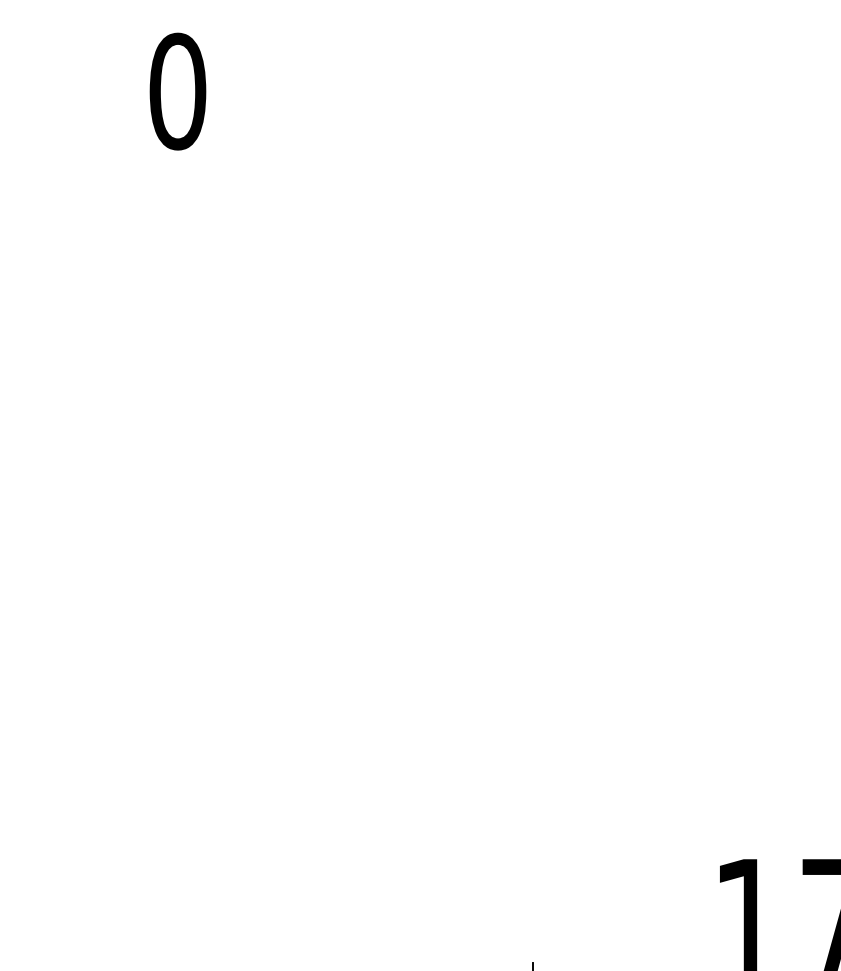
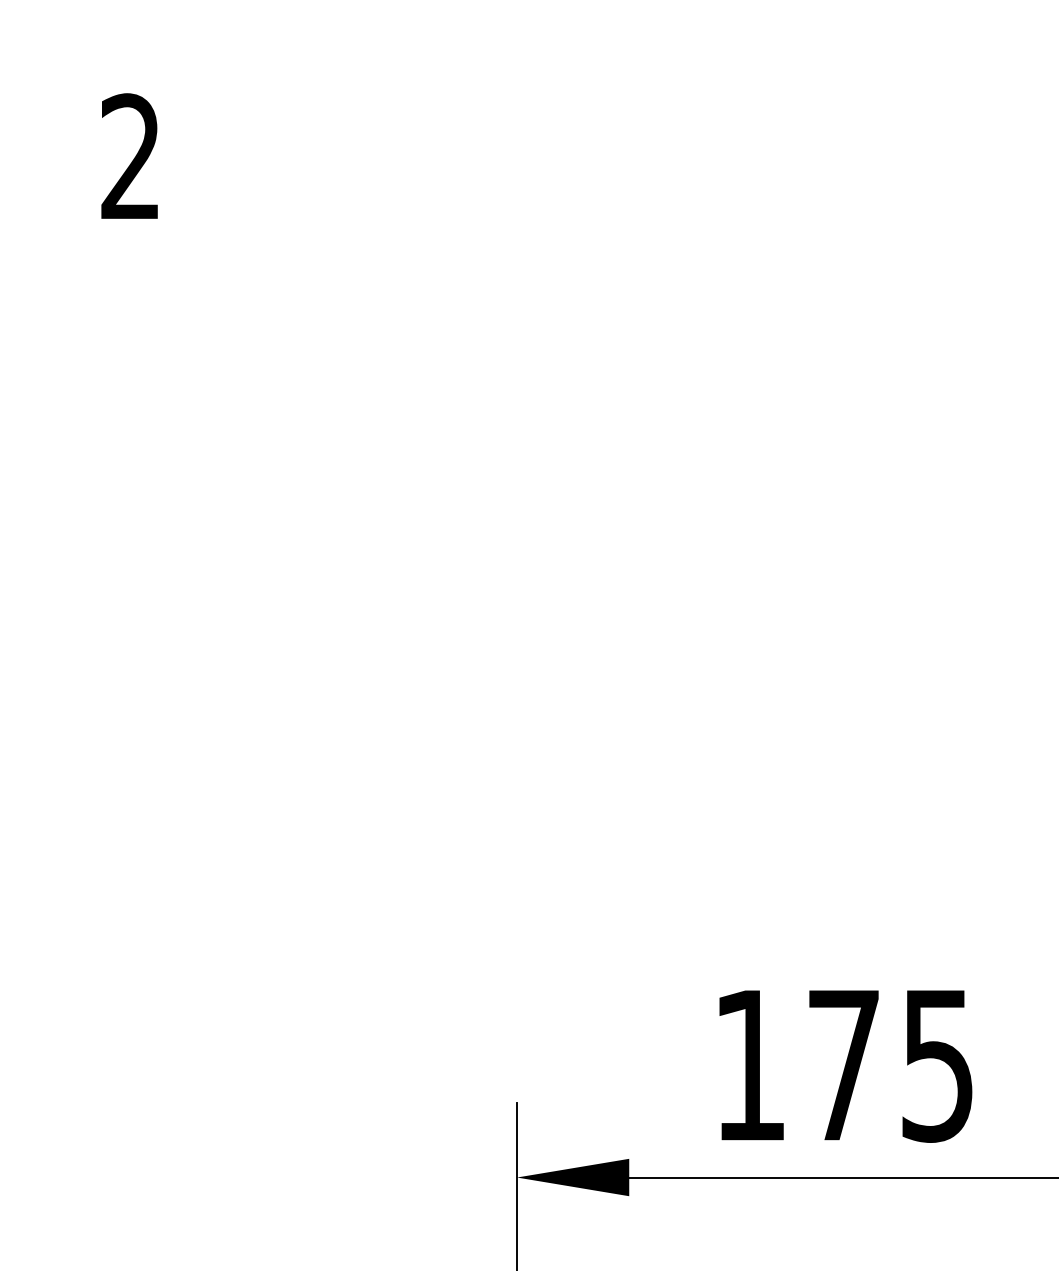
text: (177, 91) -> (130, 157), 0 -> 2

